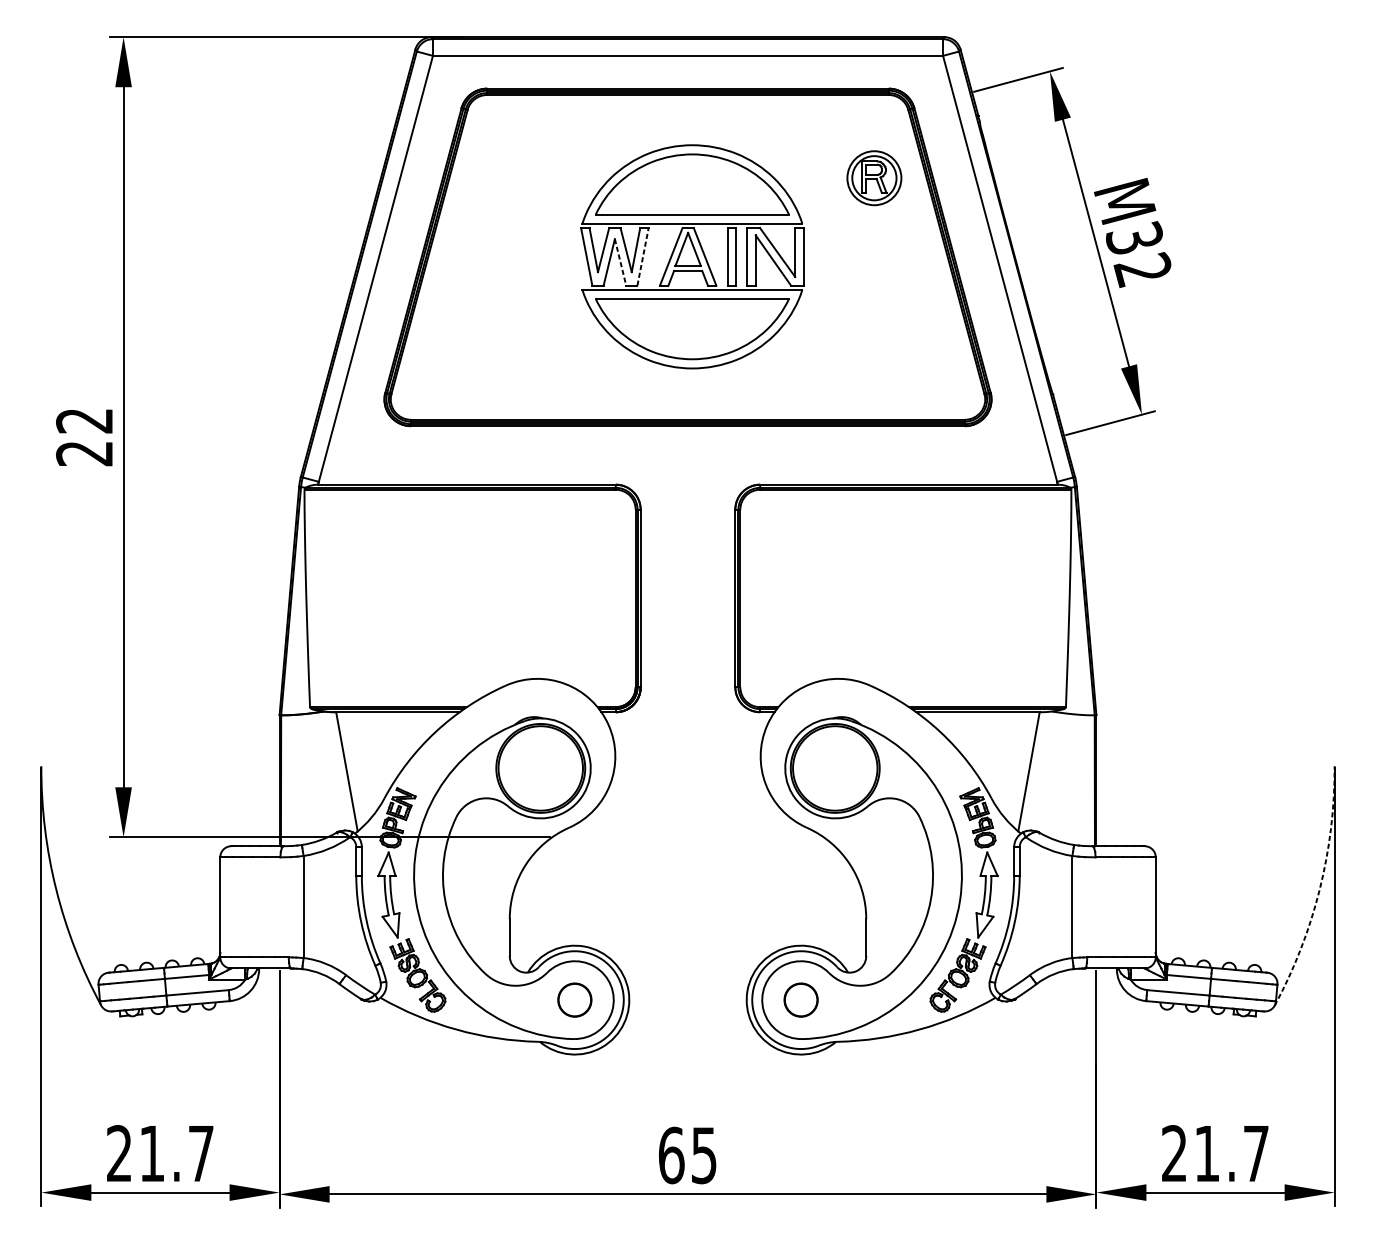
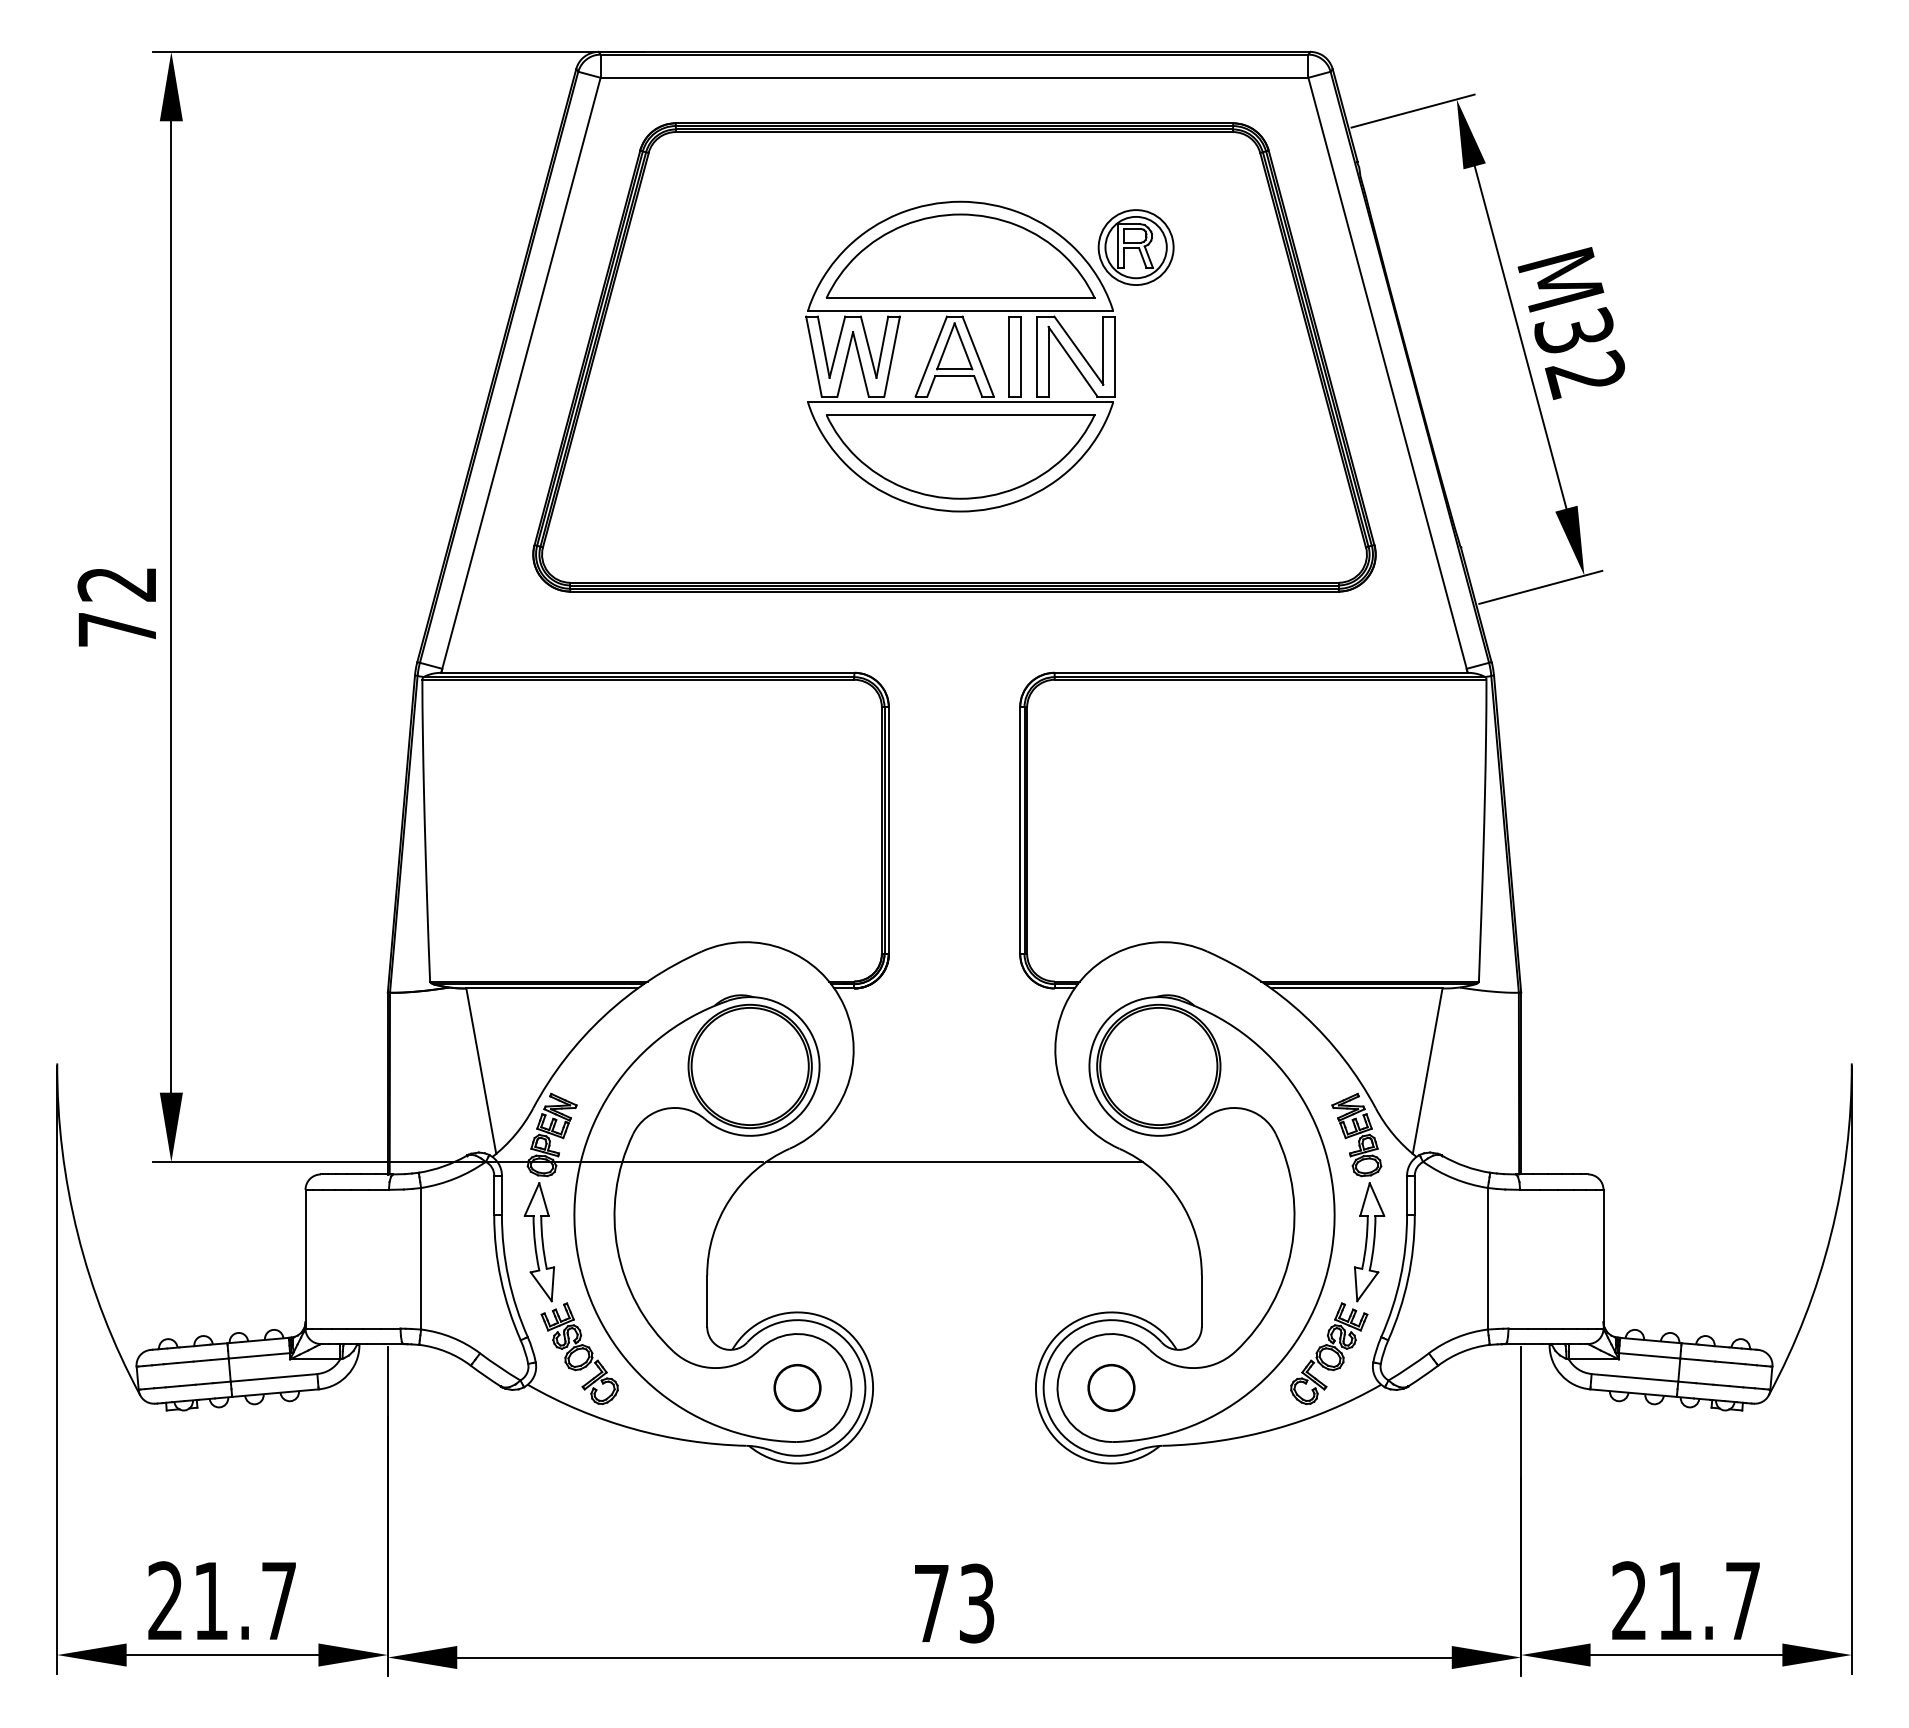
part: (873, 178) -> (1135, 247), moved
line: (643, 256) -> (892, 356), dashed -> solid
line: (620, 262) -> (861, 364), dashed -> solid
text: (84, 454) -> (116, 630), 22 -> 72
line: (688, 837) -> (954, 1162), added
arc: (1320, 889) -> (1831, 1234), dashed -> solid
text: (688, 1155) -> (954, 1603), 65 -> 73

